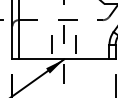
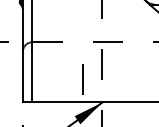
line: (76, 46) -> (121, 82), removed

